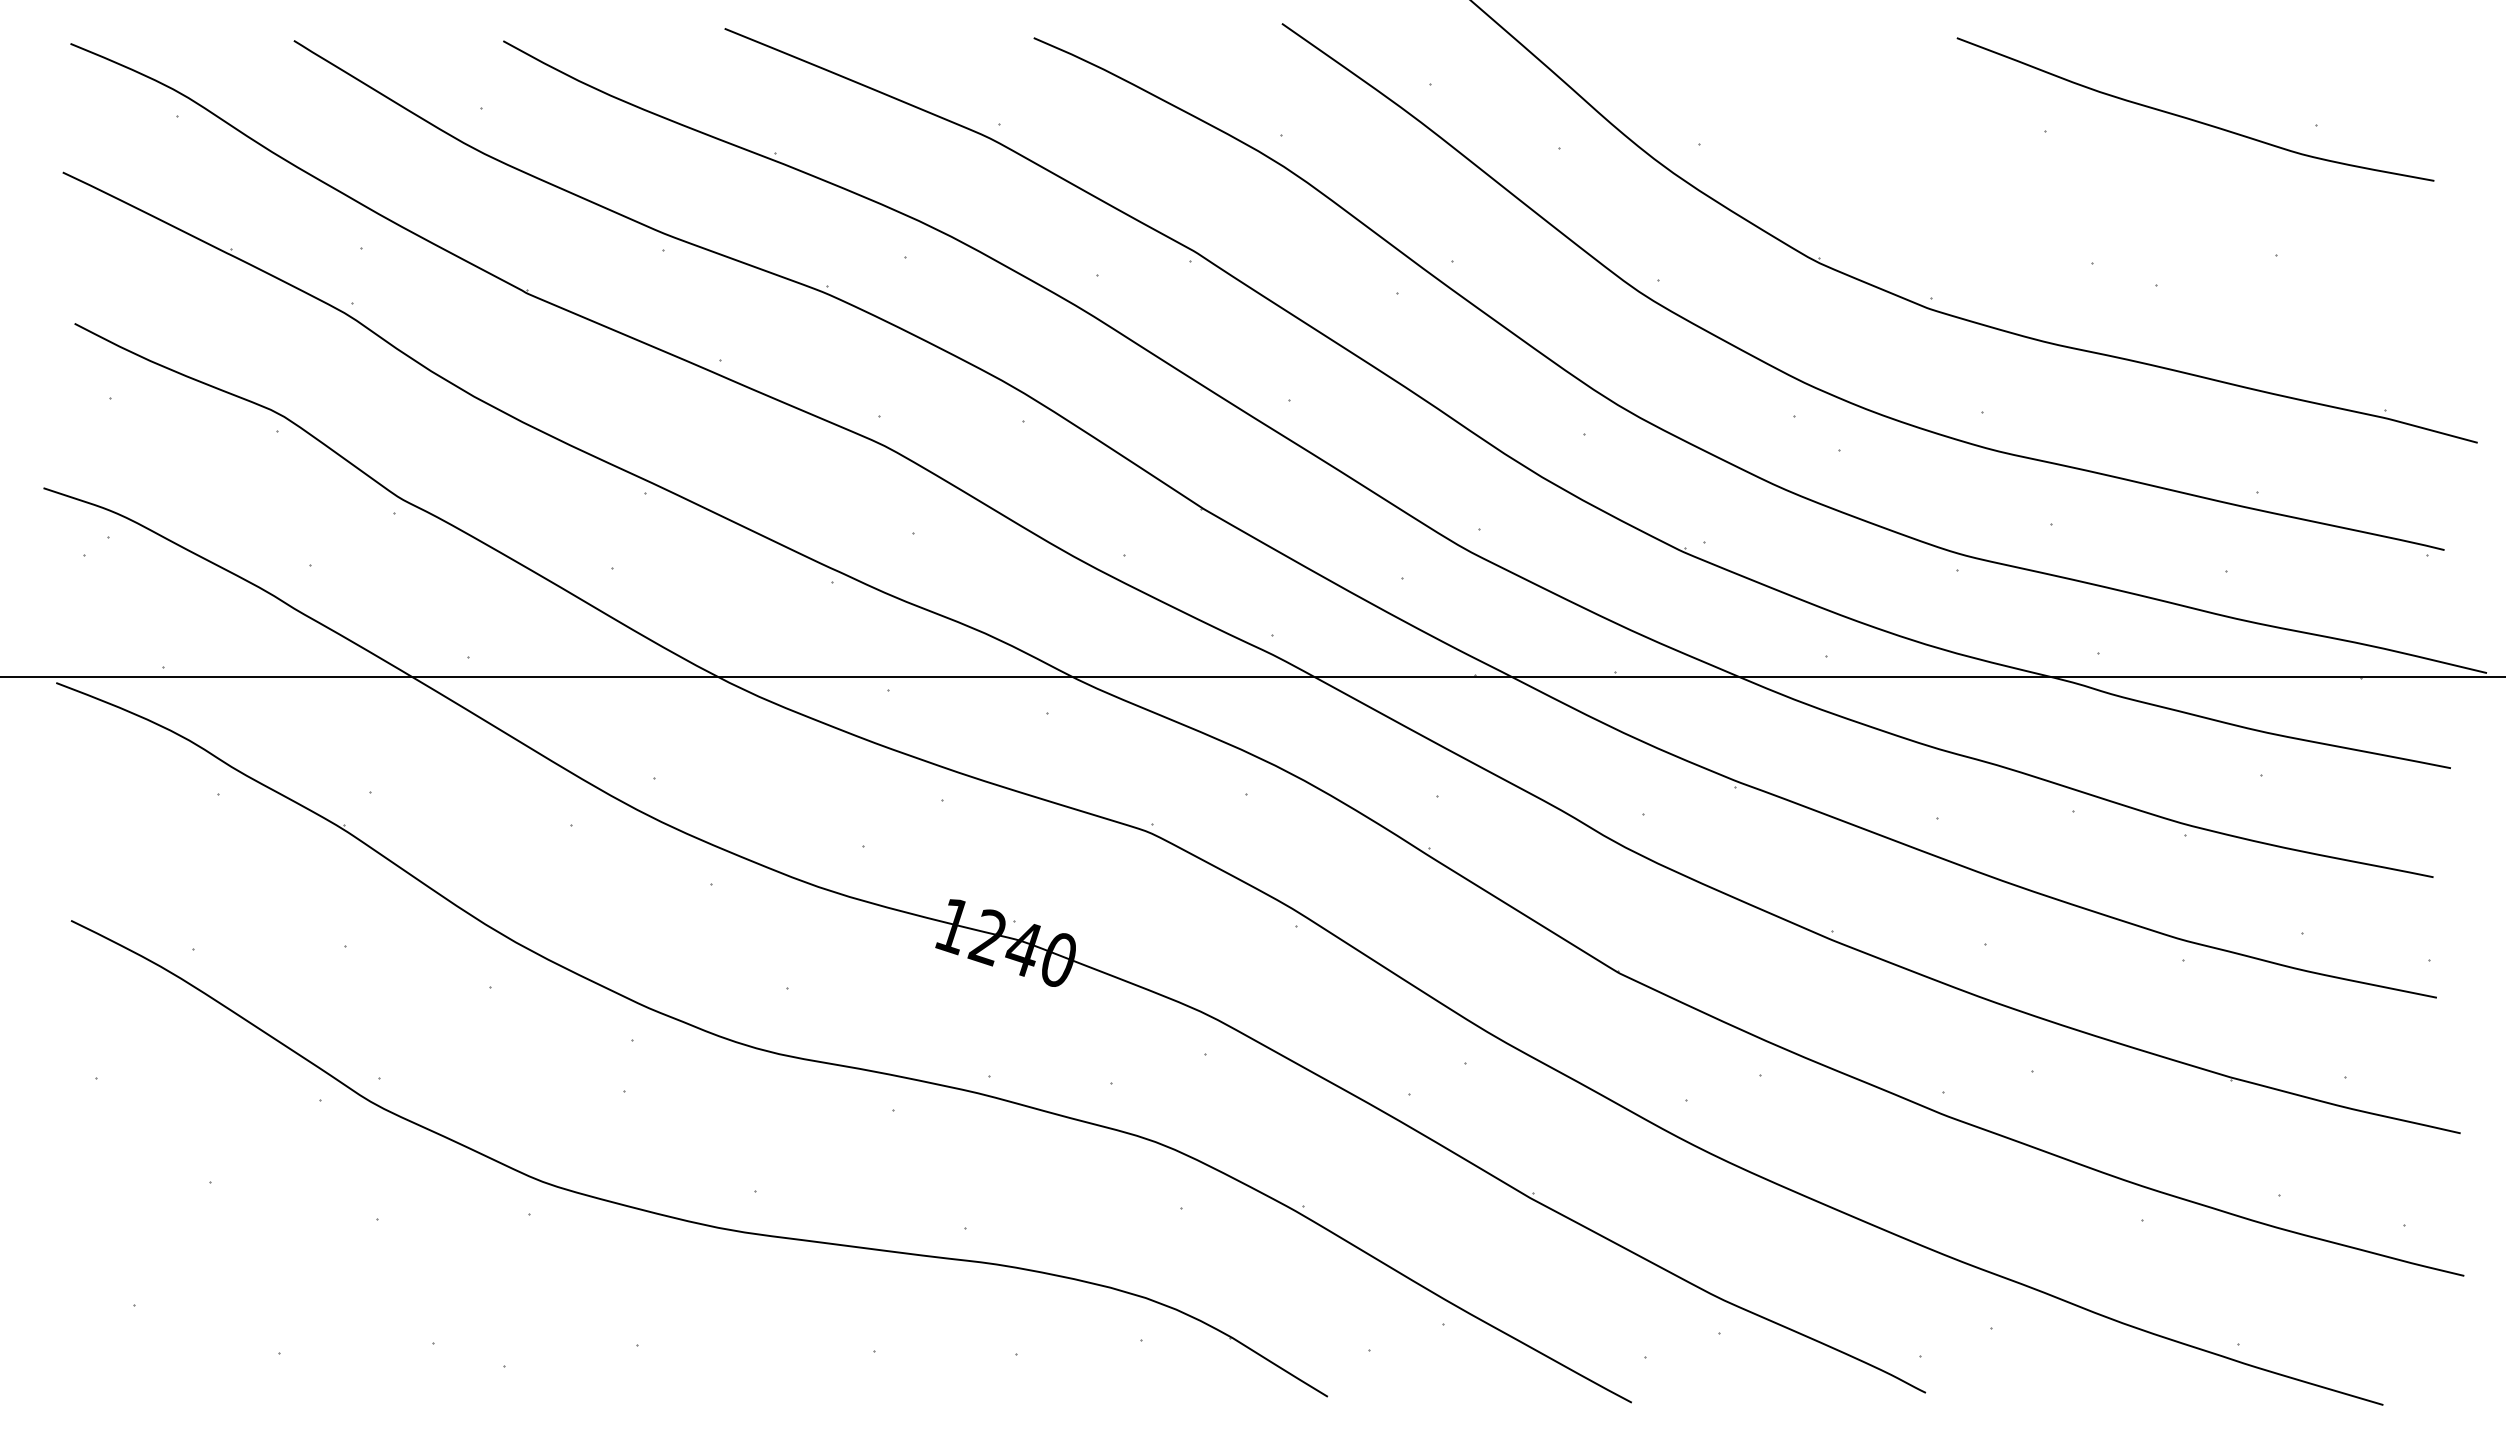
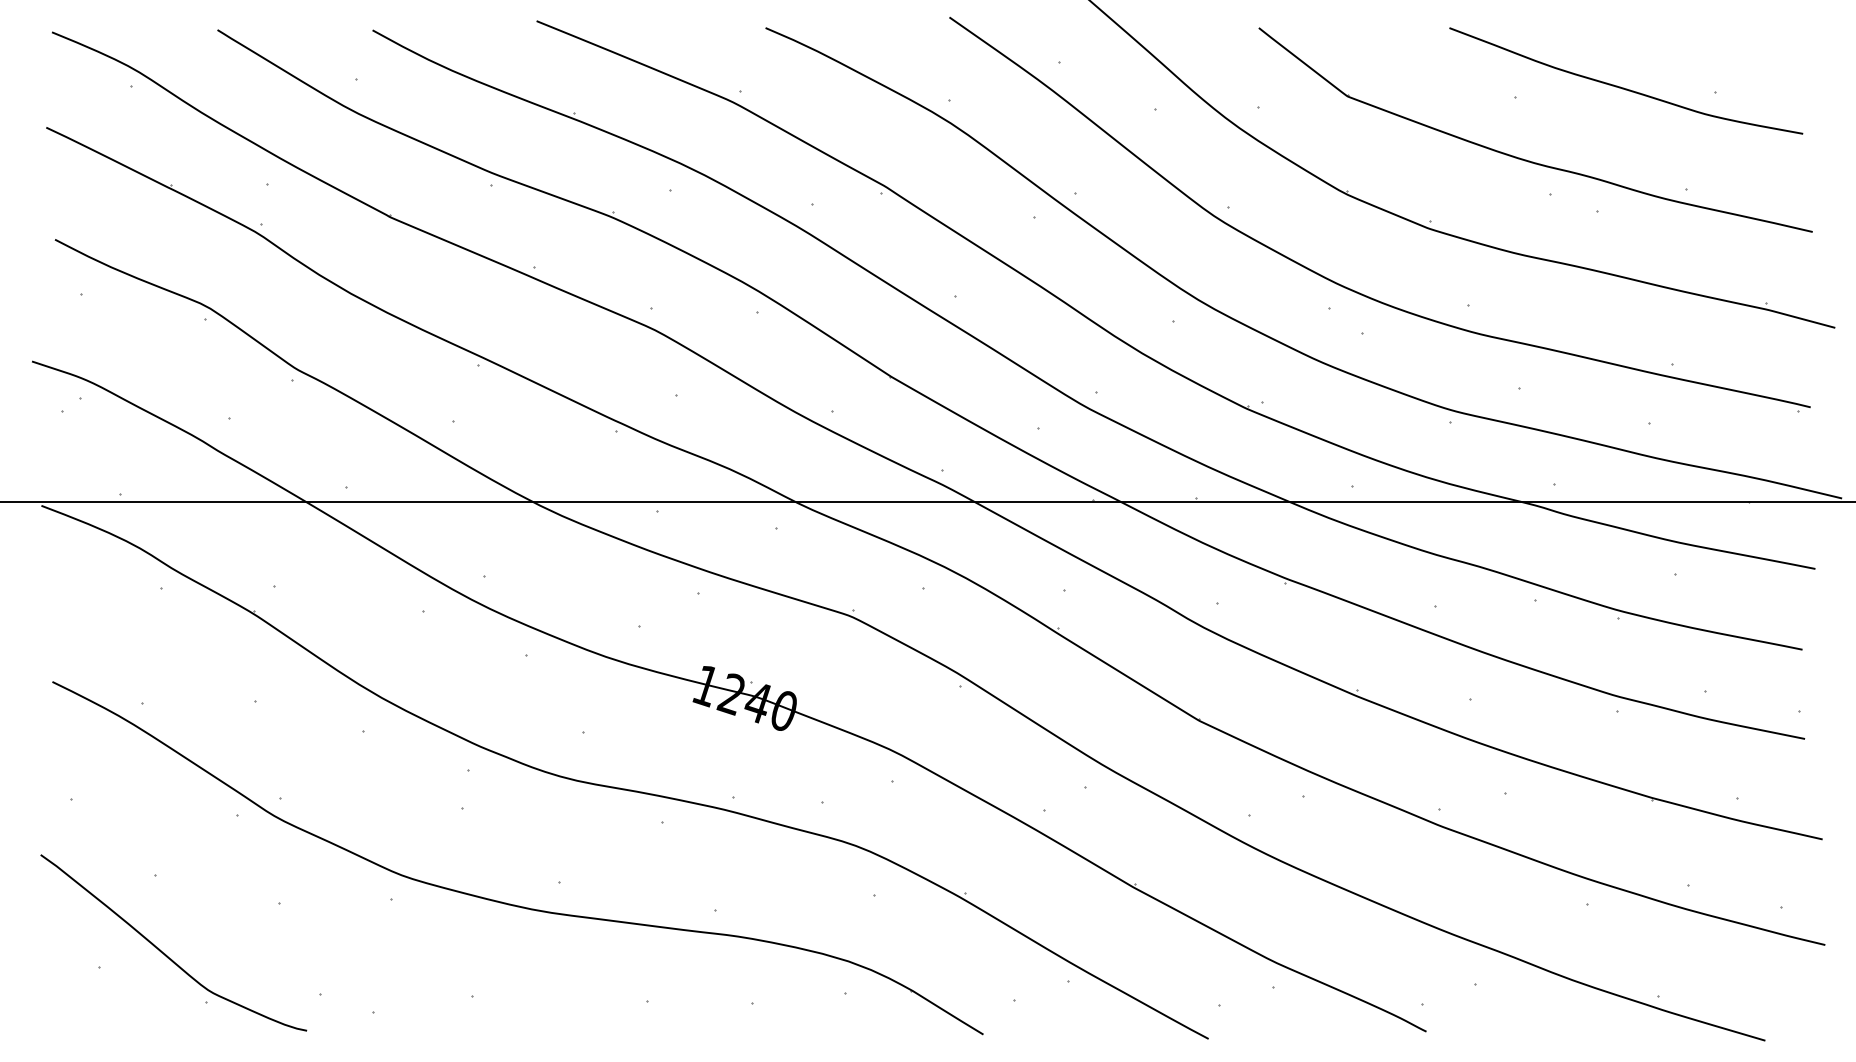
part: (2059, 215) -> (1525, 159), added
curve: (220, 1285) -> (163, 952), added

